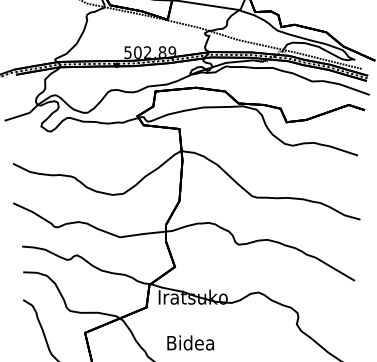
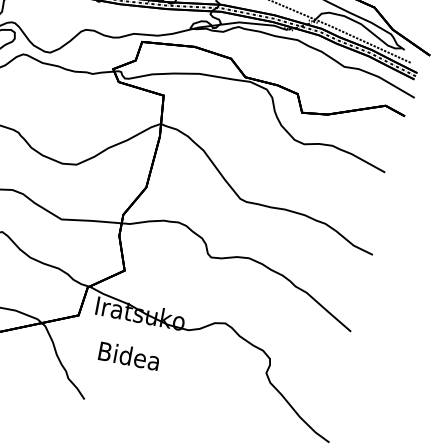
text: (190, 342) -> (129, 355), moved

